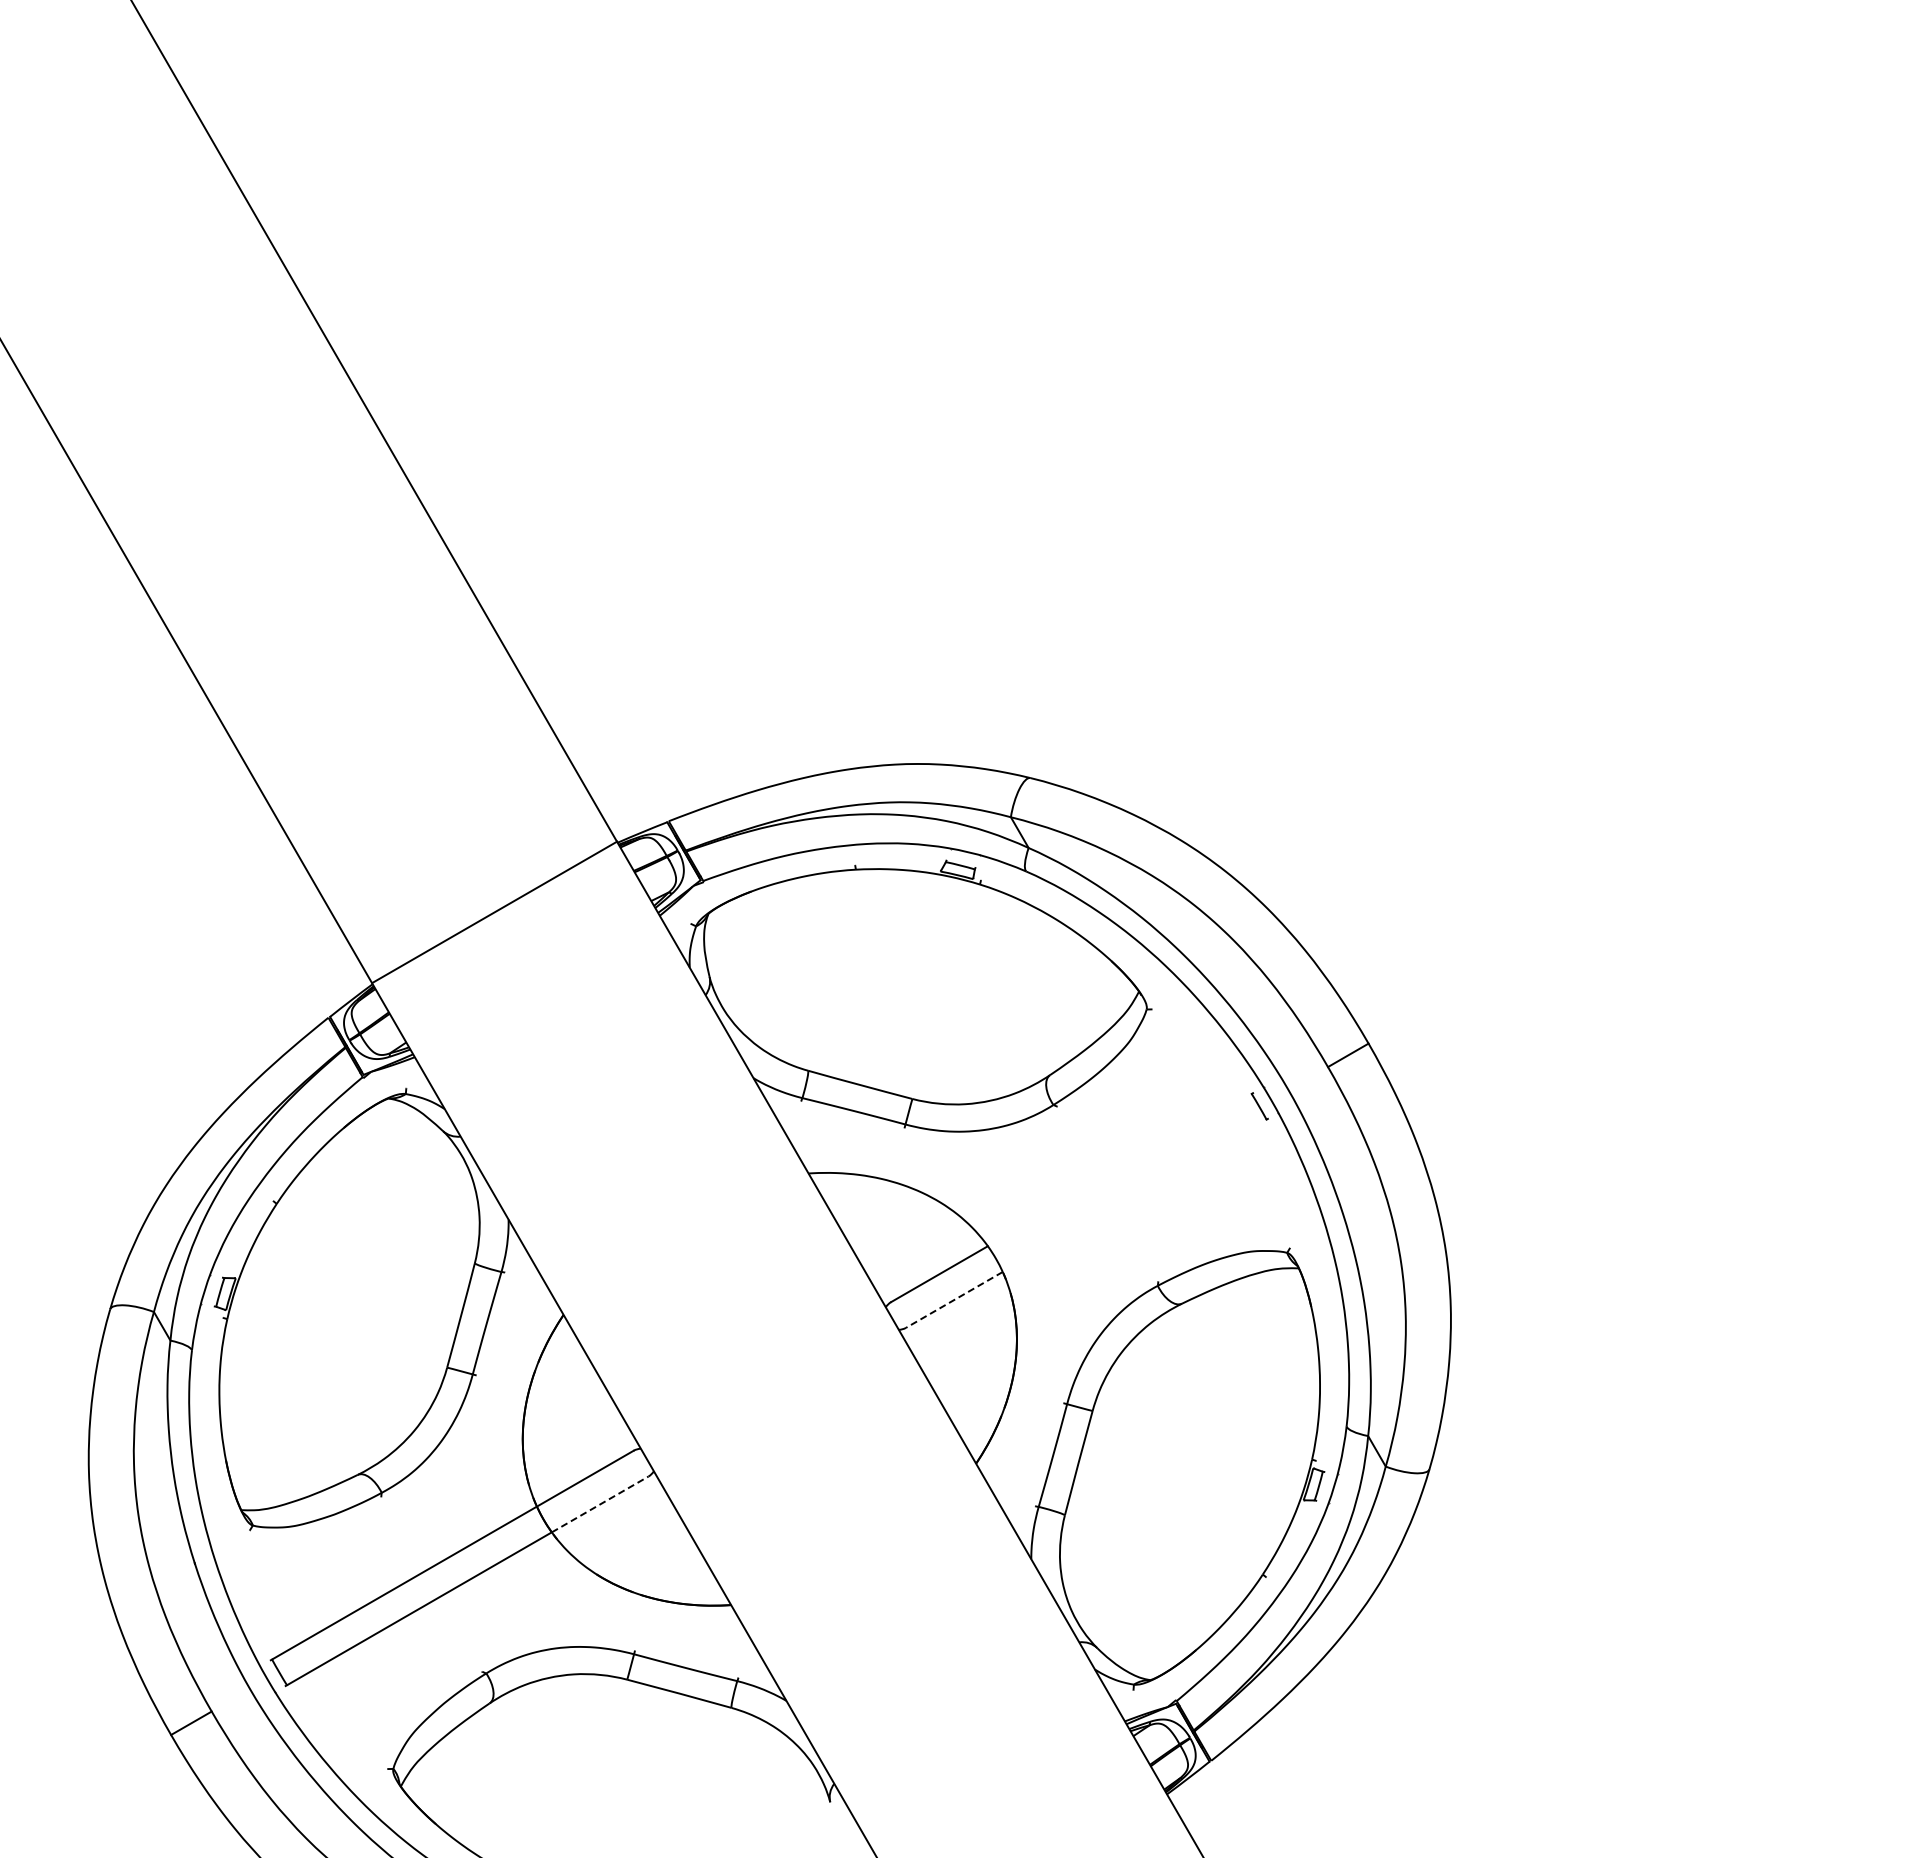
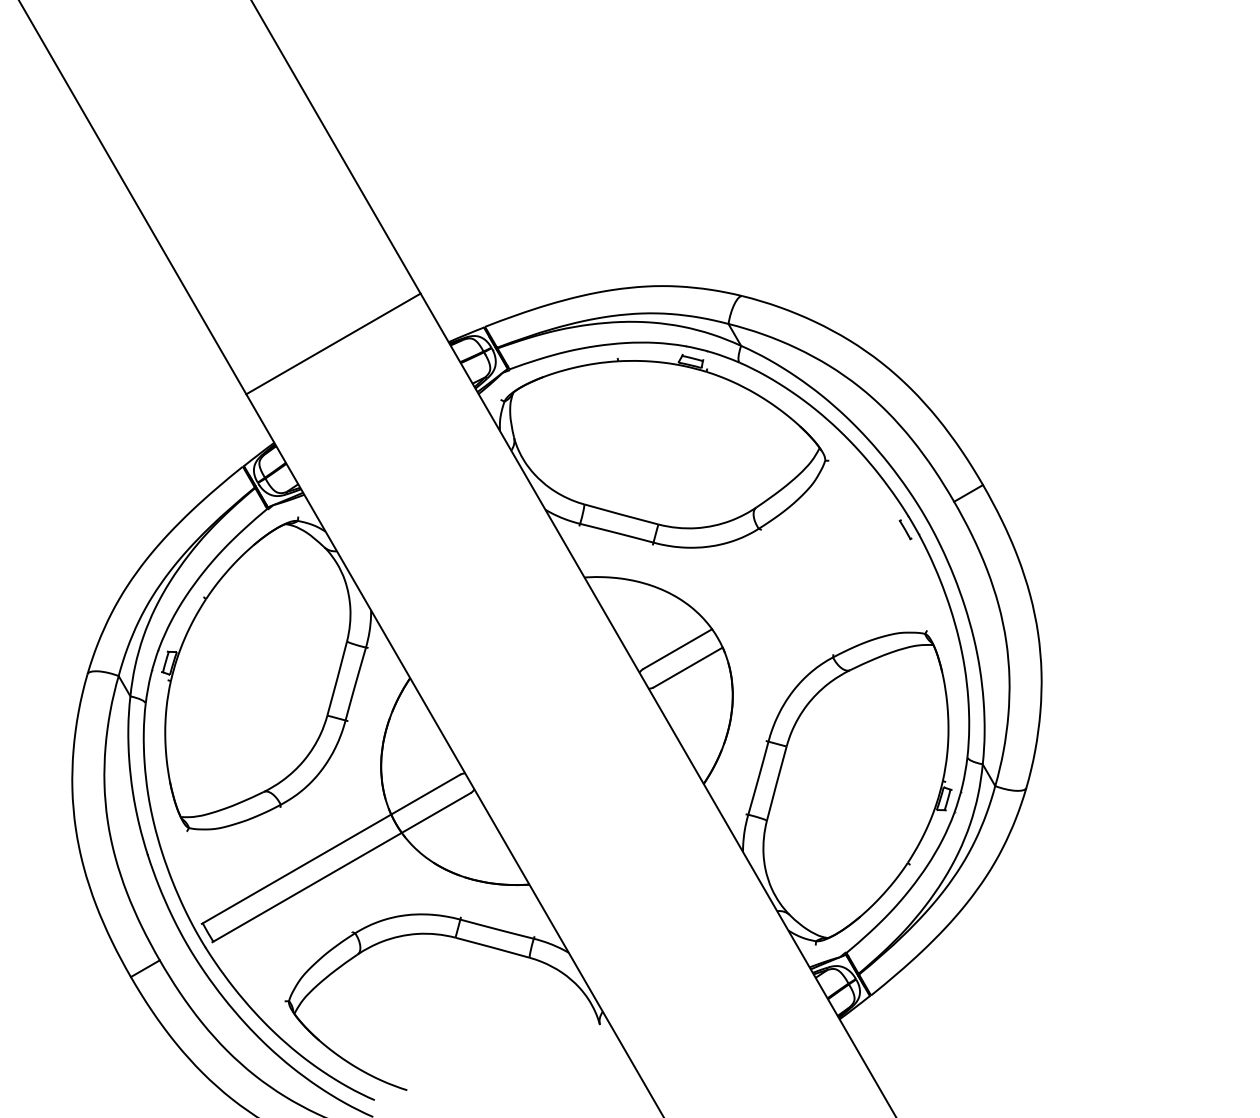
line: (494, 912) -> (333, 344), moved
line: (954, 1299) -> (688, 667), dashed -> solid
line: (600, 1504) -> (436, 813), dashed -> solid

